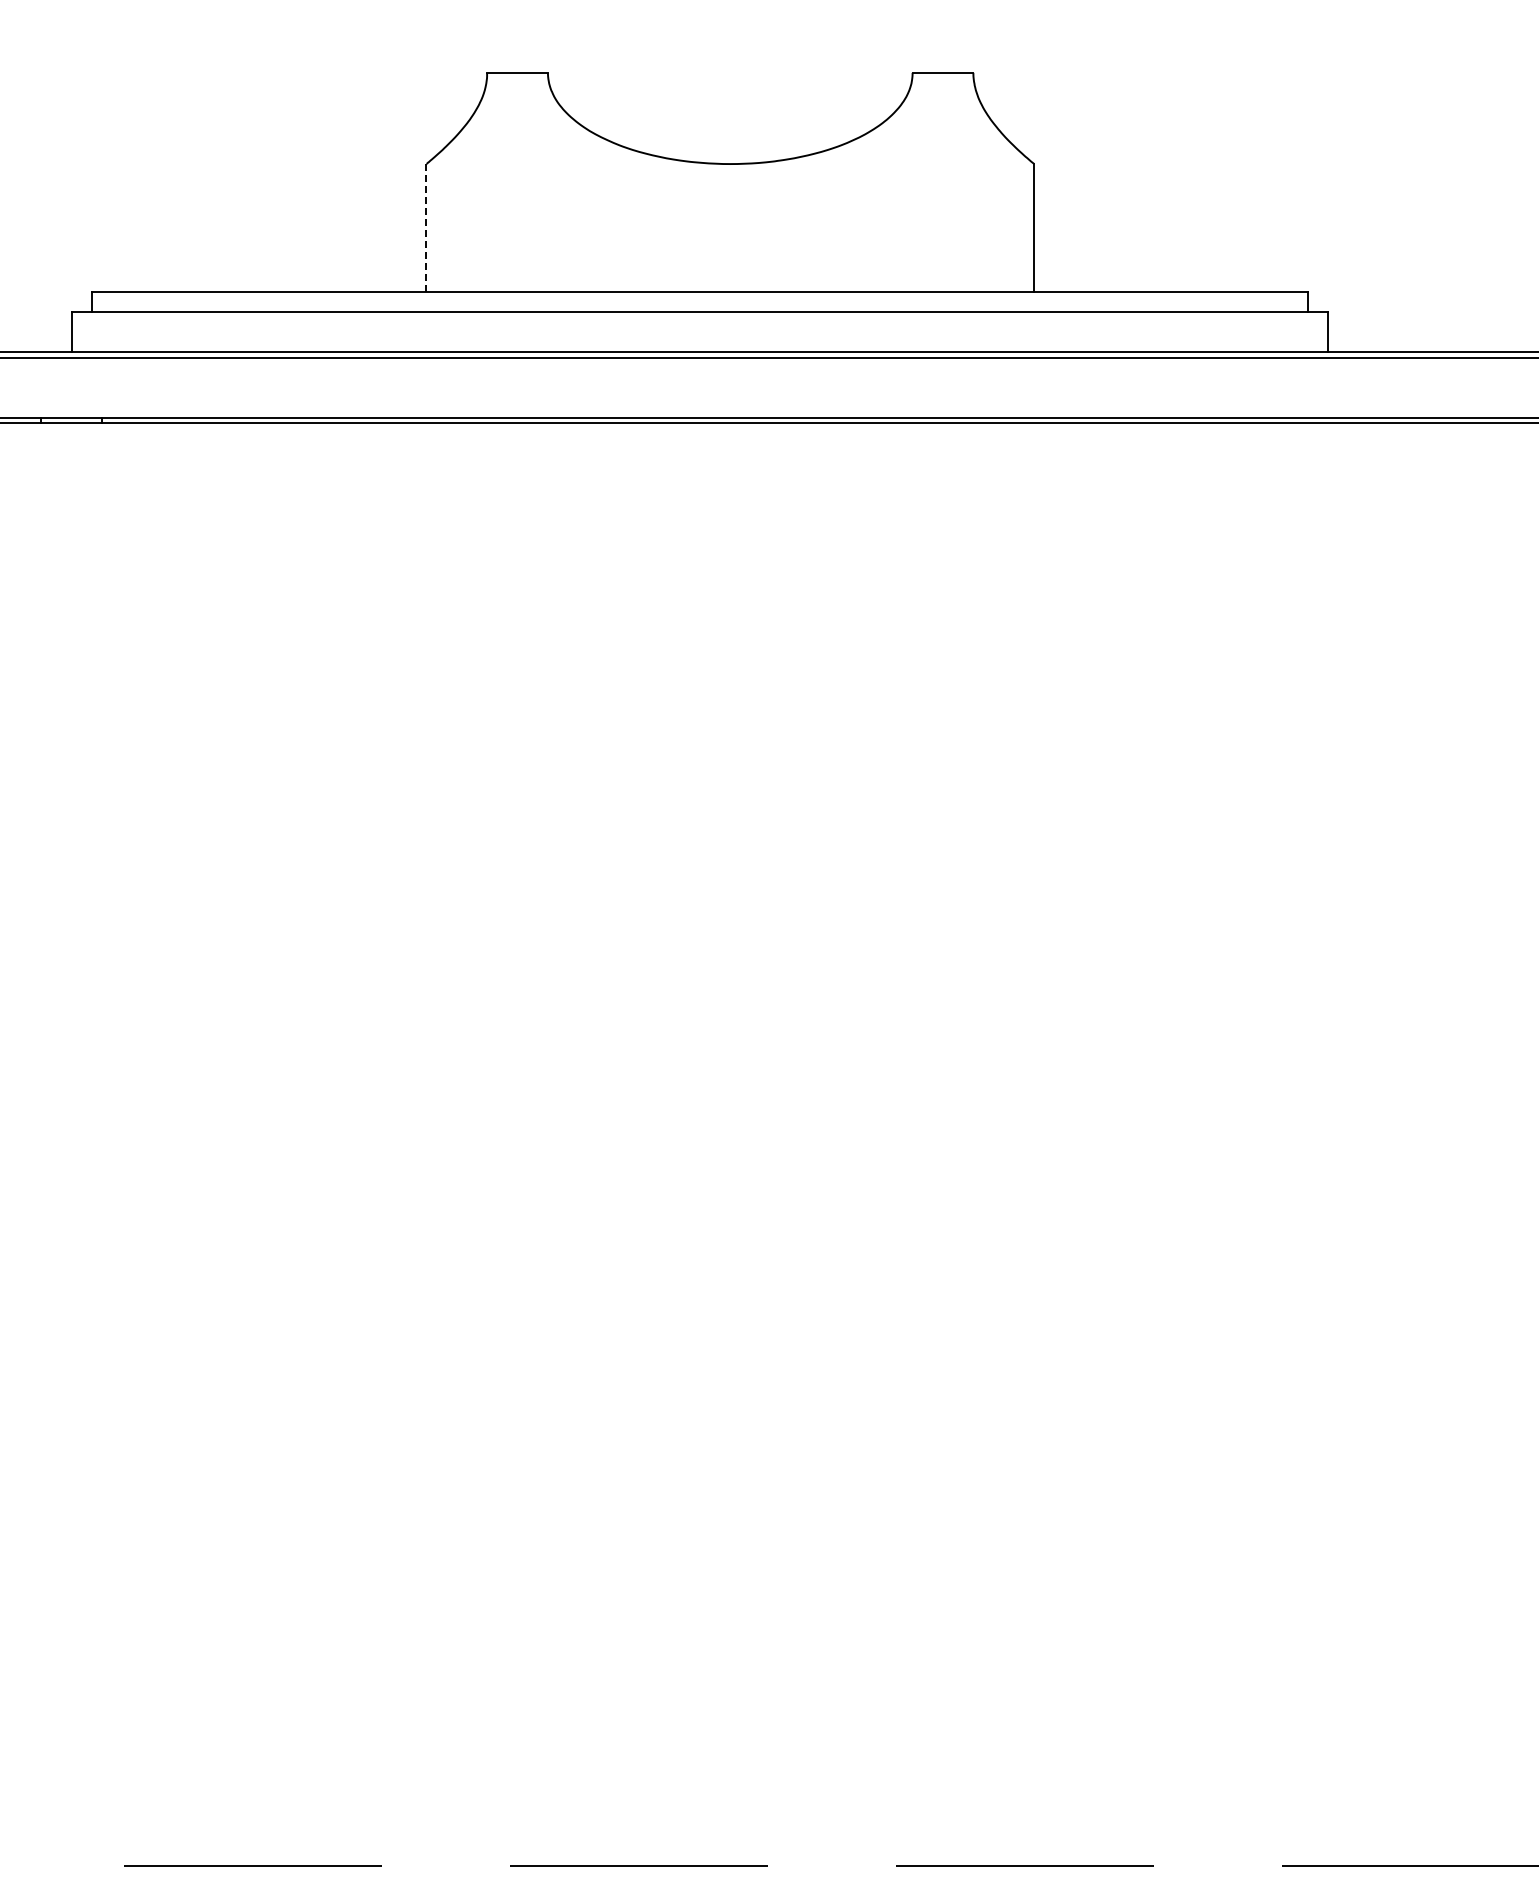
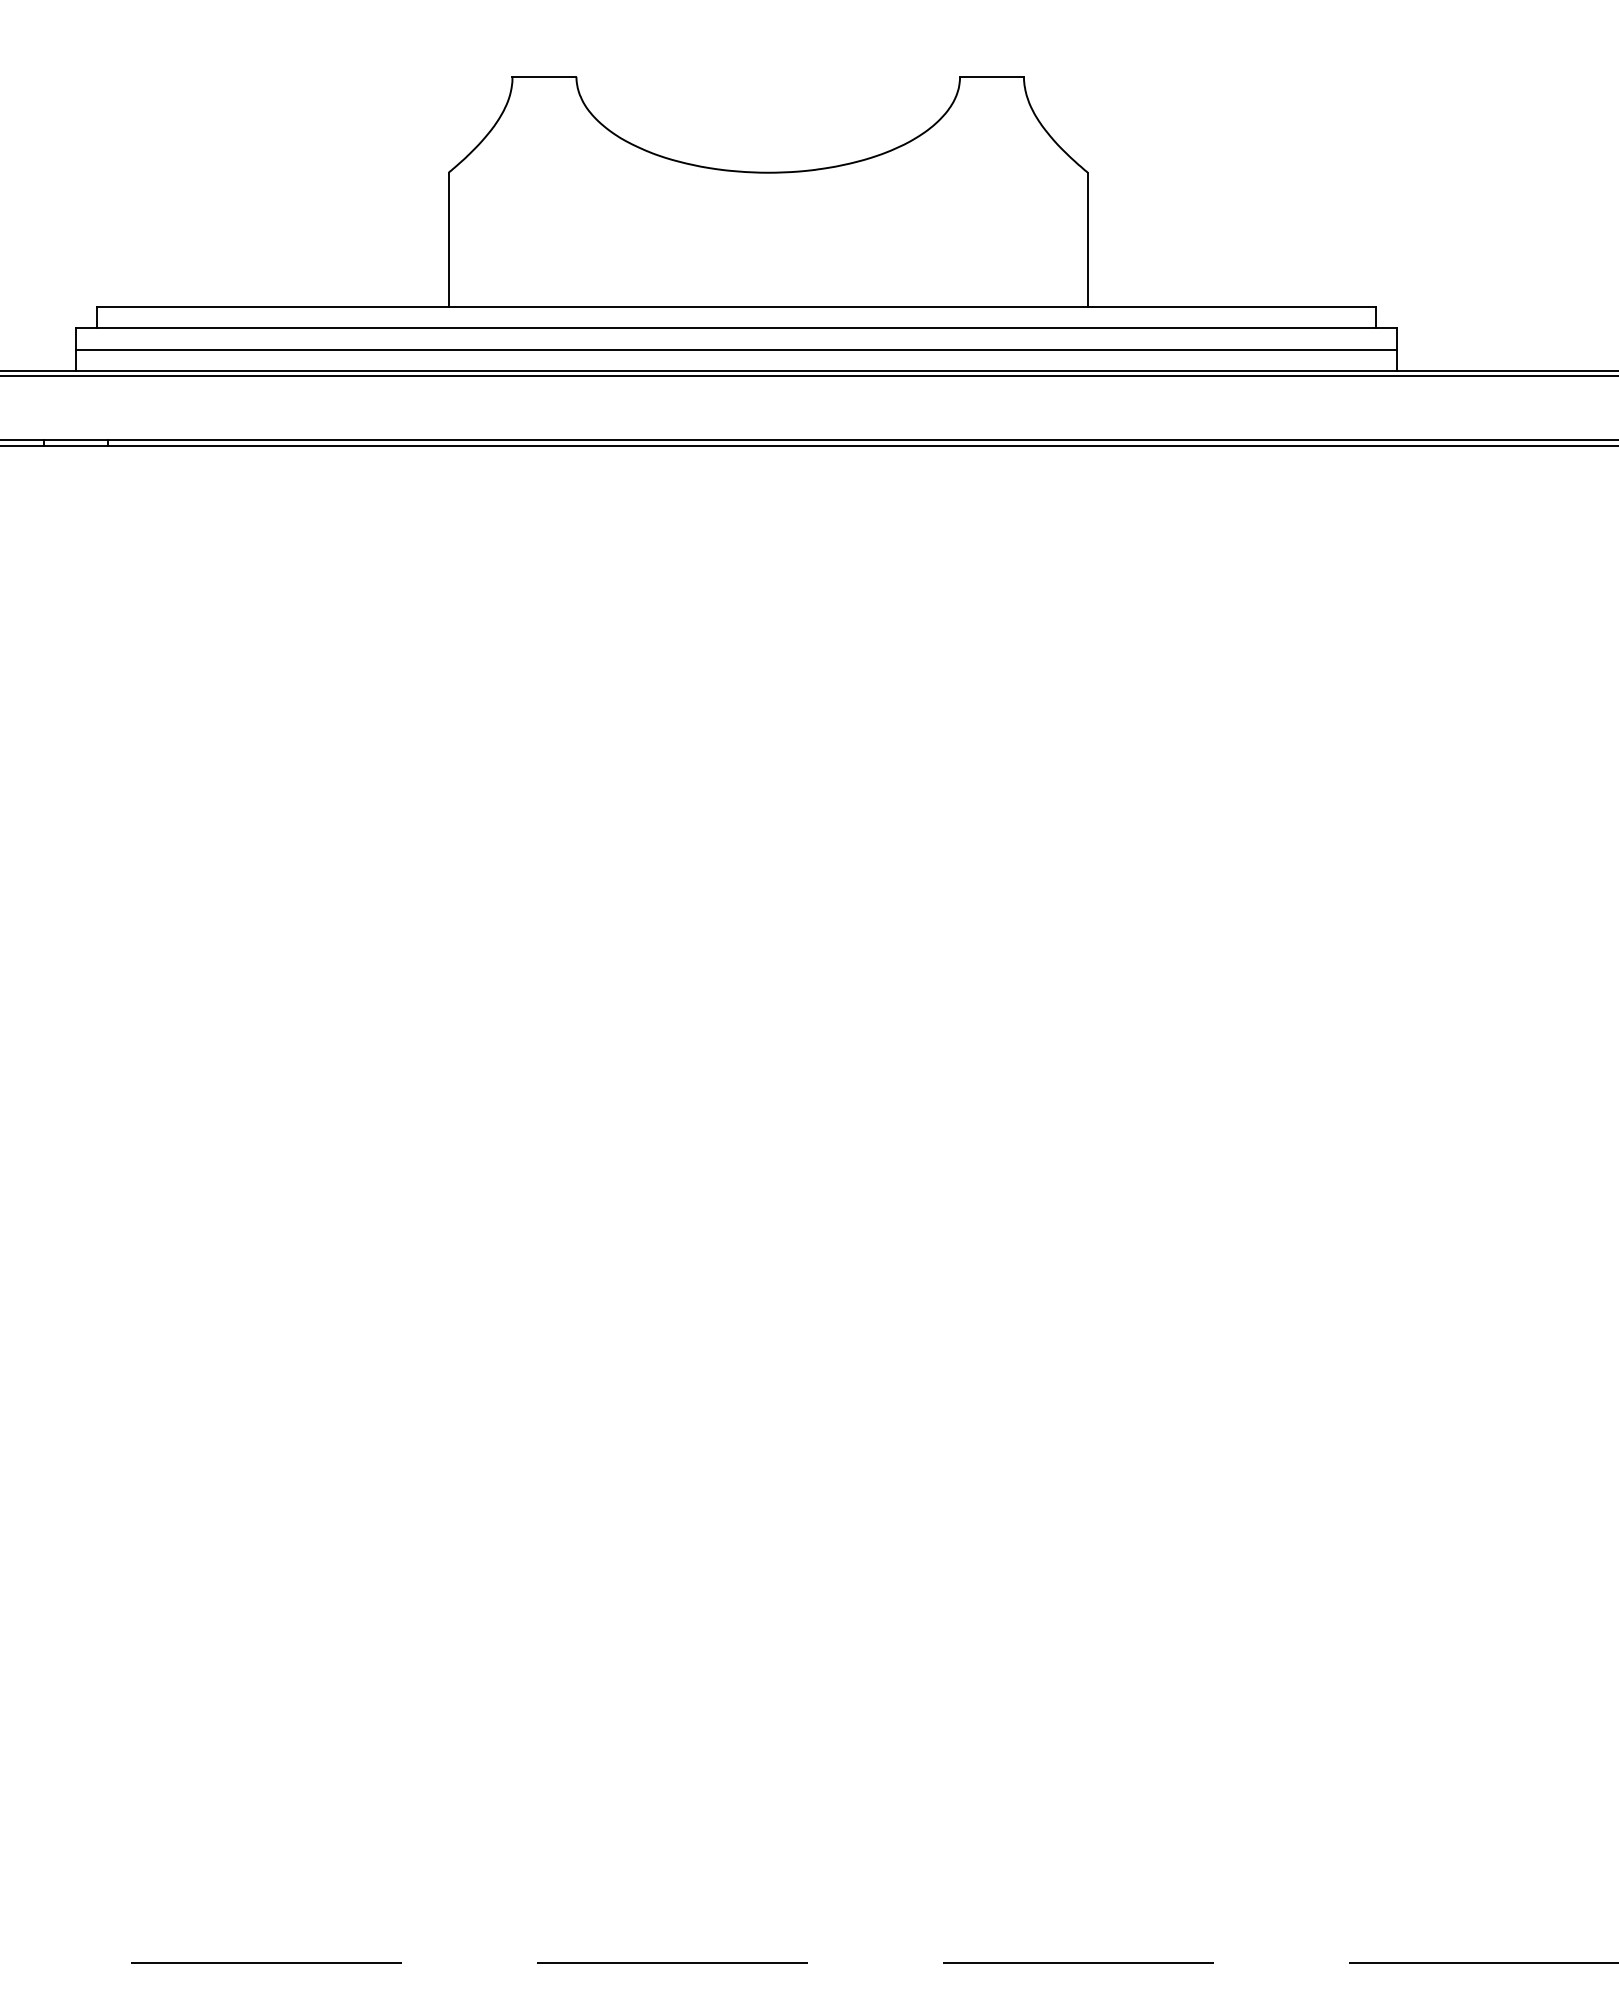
line: (426, 227) -> (448, 239), dashed -> solid
line: (699, 332) -> (735, 349), added

